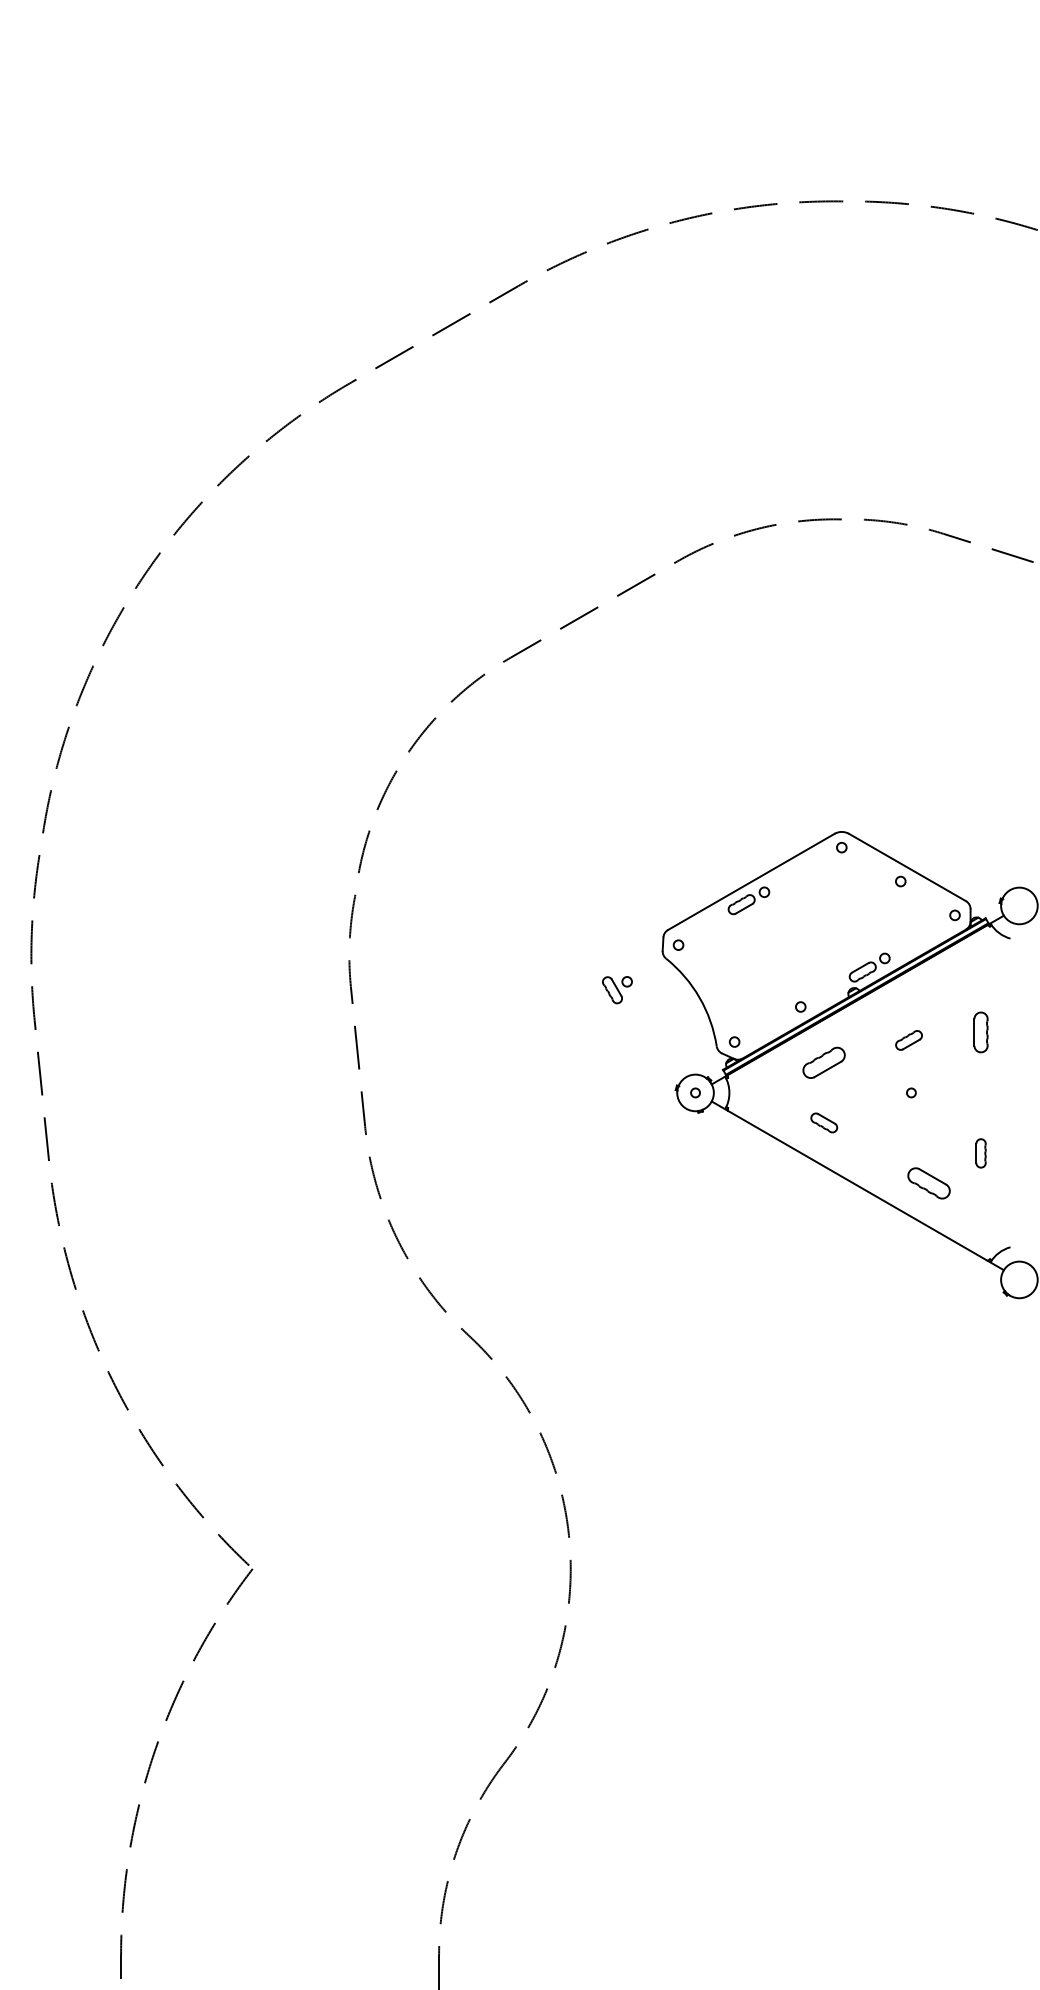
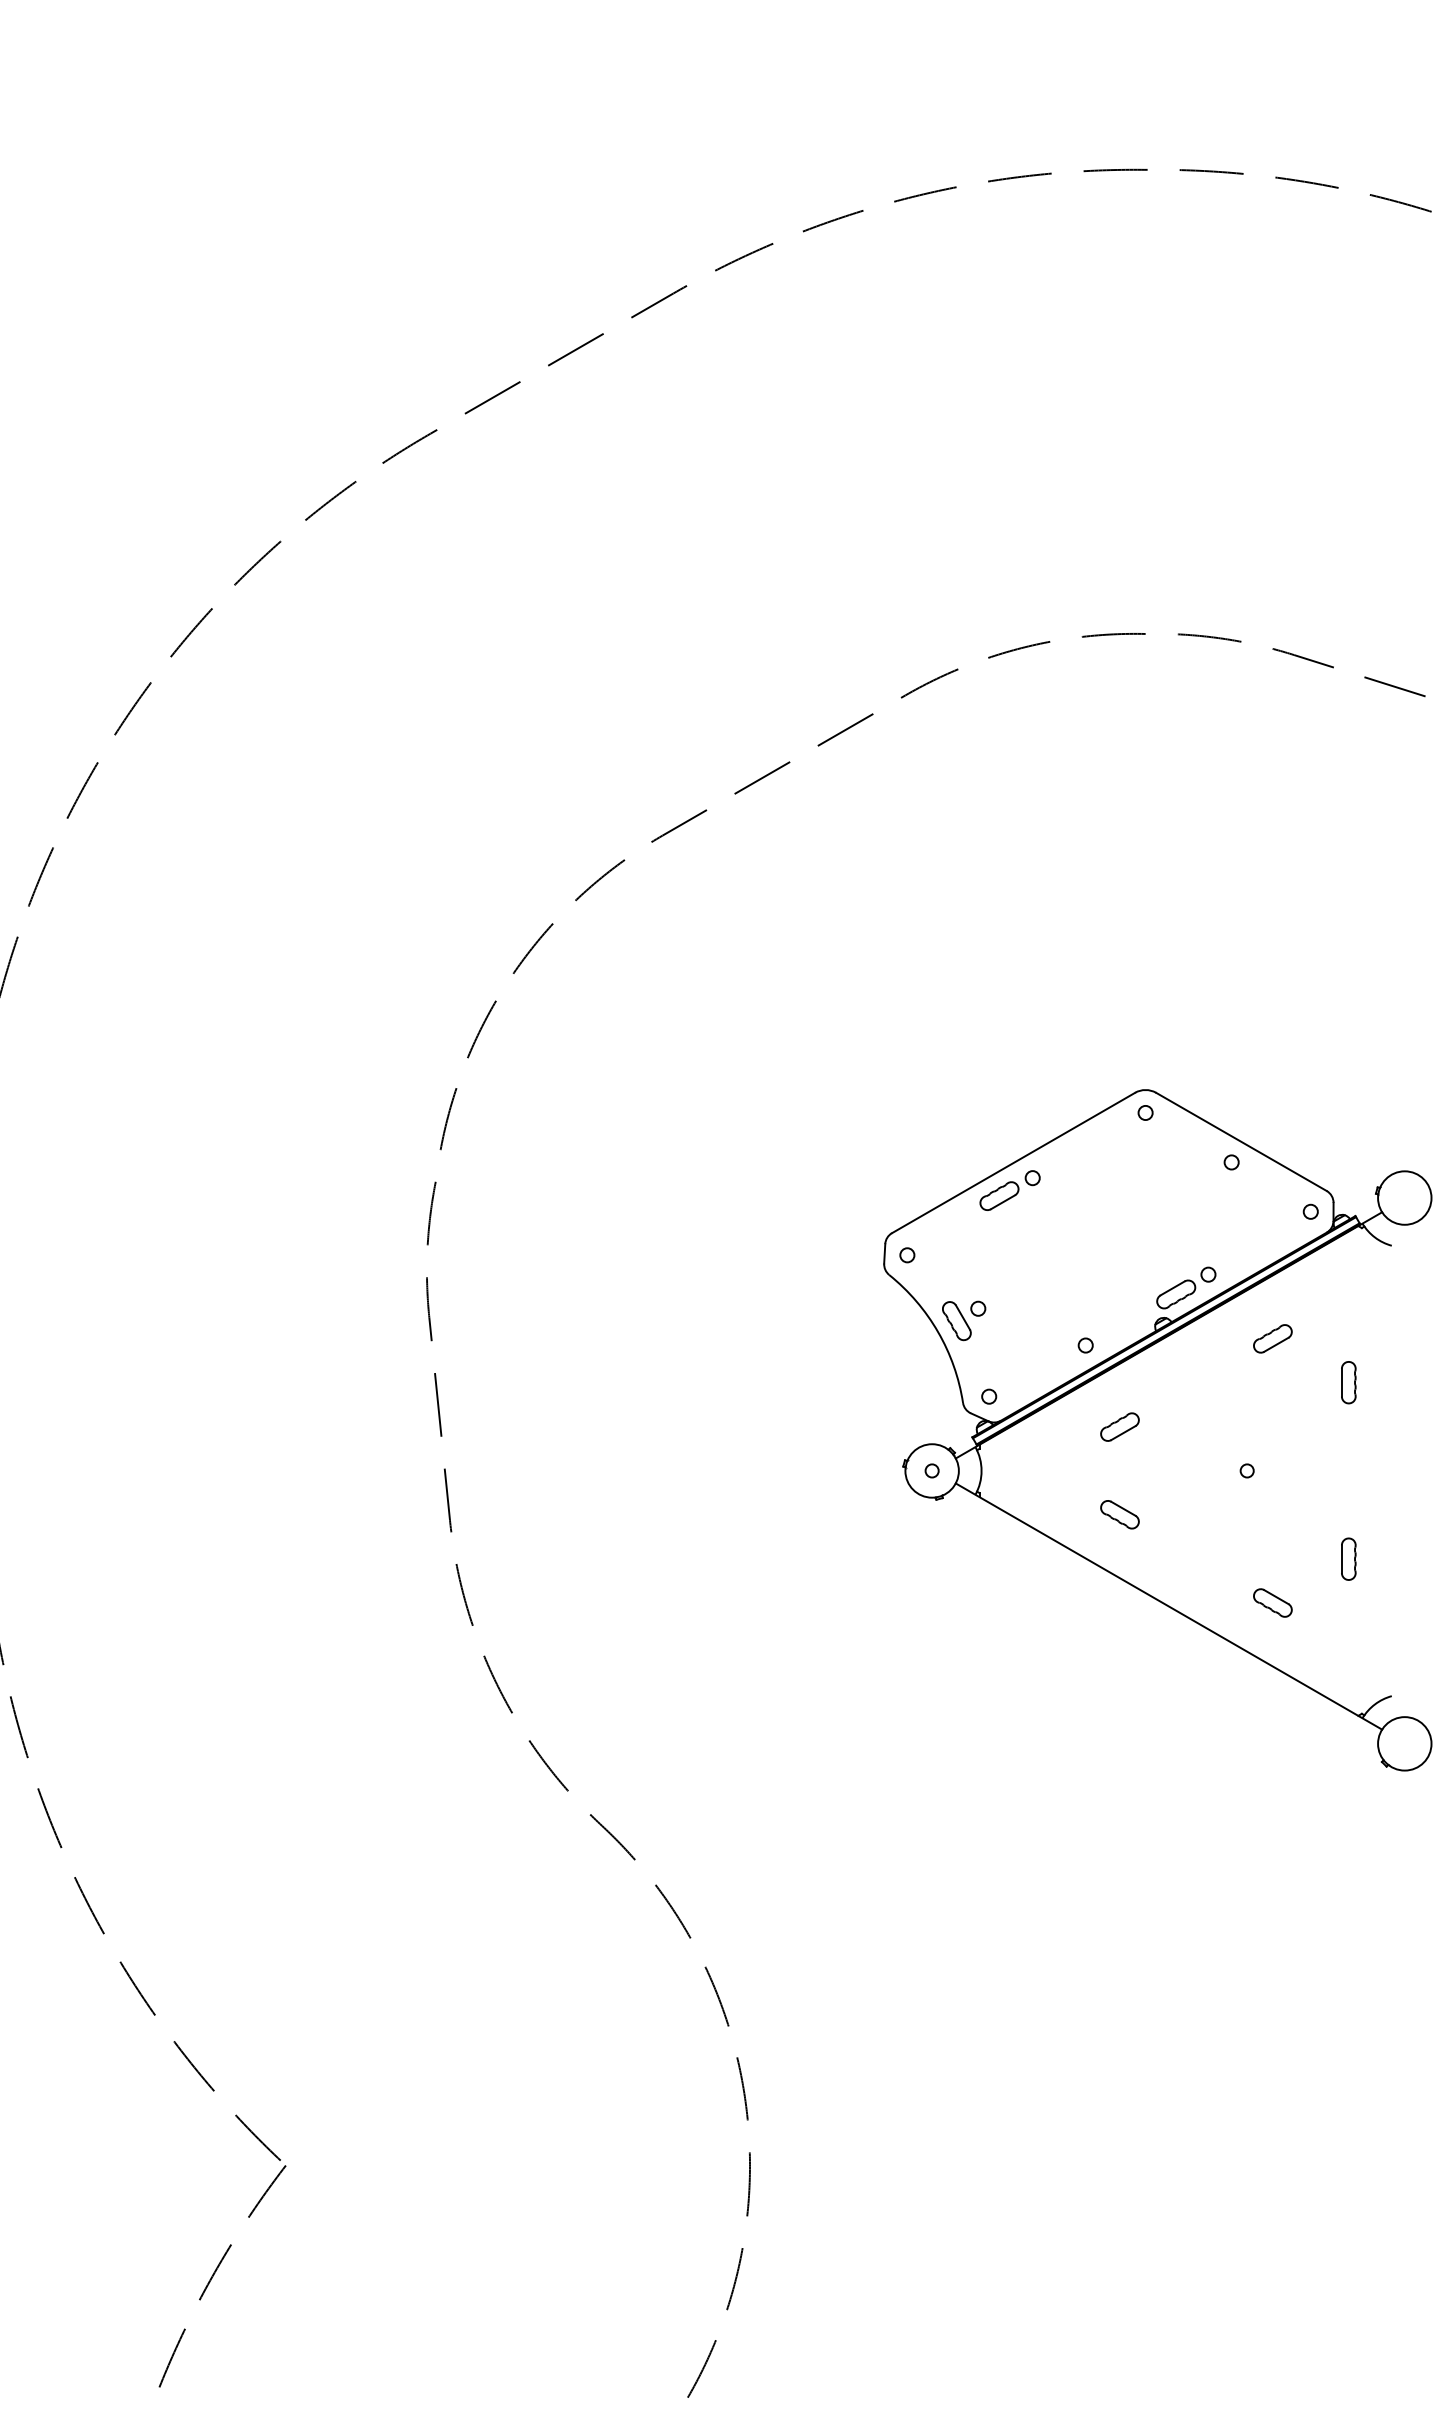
part: (617, 990) -> (964, 1321), moved
part: (980, 1032) -> (1348, 1382), size x0.71
part: (908, 1040) -> (1272, 1338), moved
part: (824, 1062) -> (1120, 1426), size x0.62
part: (928, 1183) -> (1272, 1603), size x0.62

